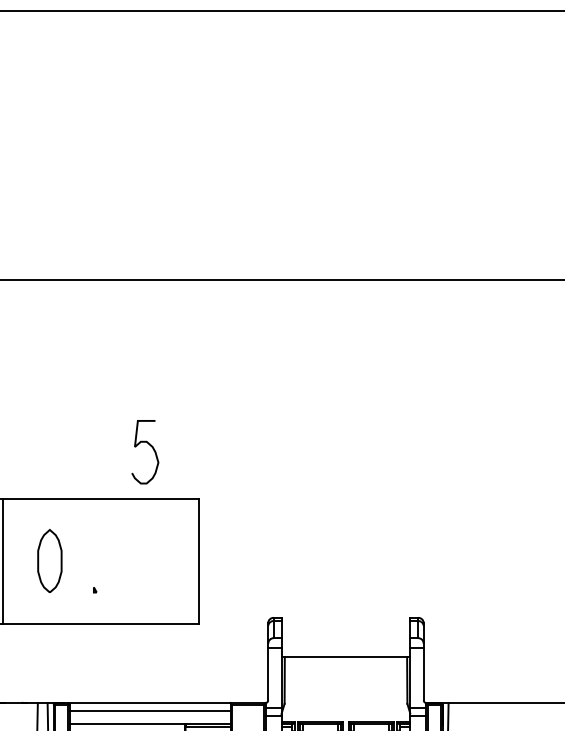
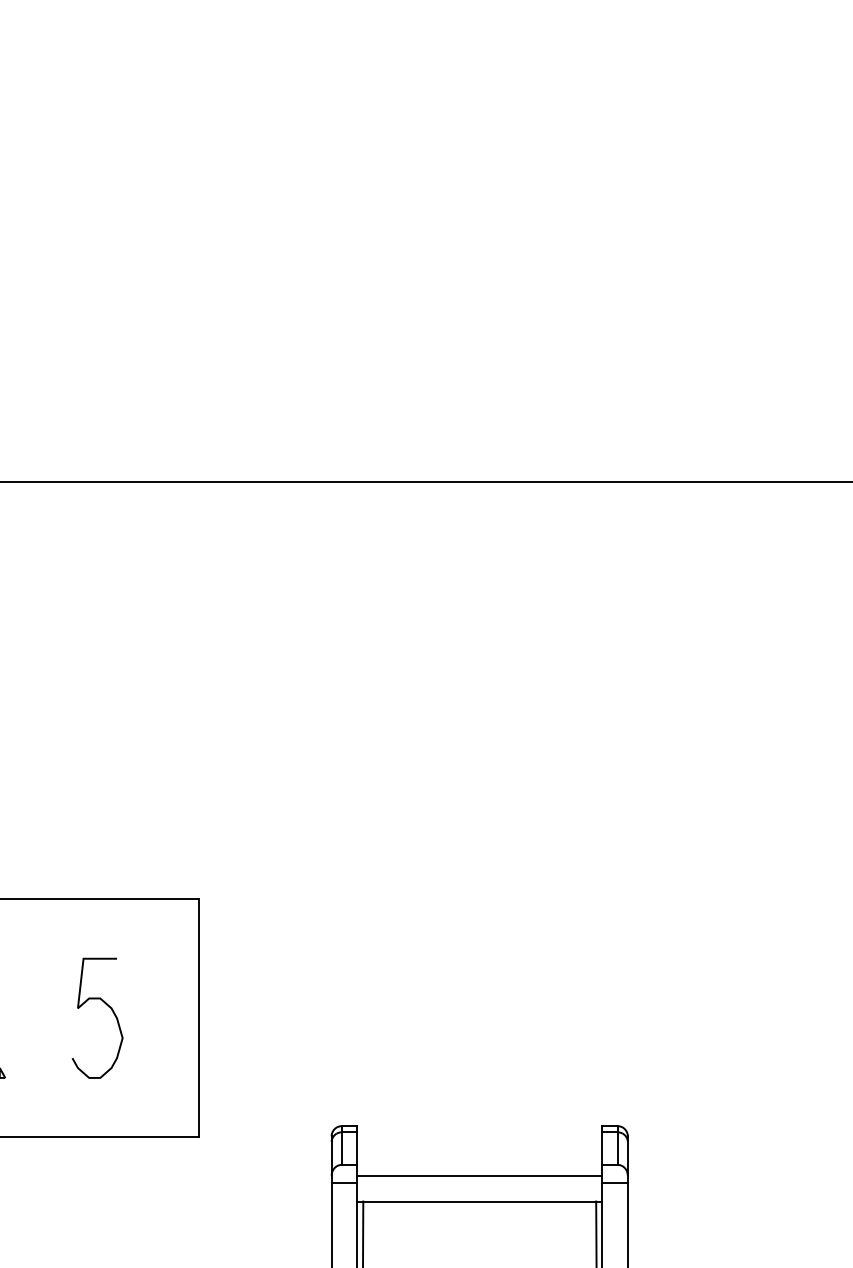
curve: (152, 449) -> (111, 1013), moved
line: (345, 644) -> (478, 1176), added

